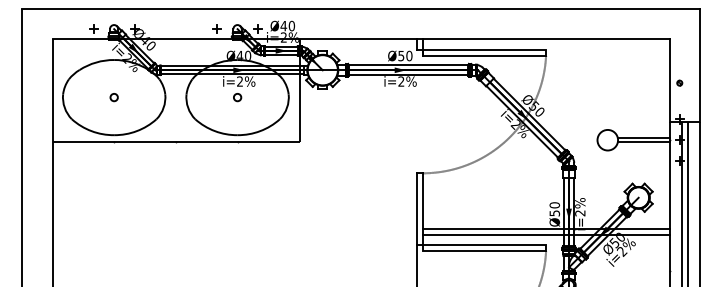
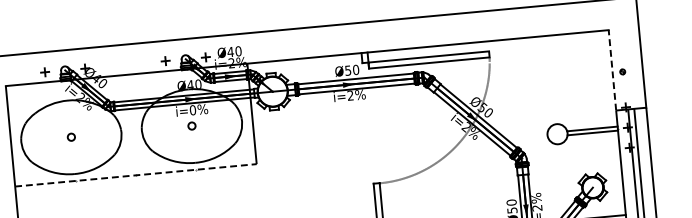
line: (669, 80) -> (612, 70), solid -> dashed
text: (240, 81) -> (193, 110), i=2% -> i=0%
line: (176, 142) -> (136, 175), solid -> dashed

